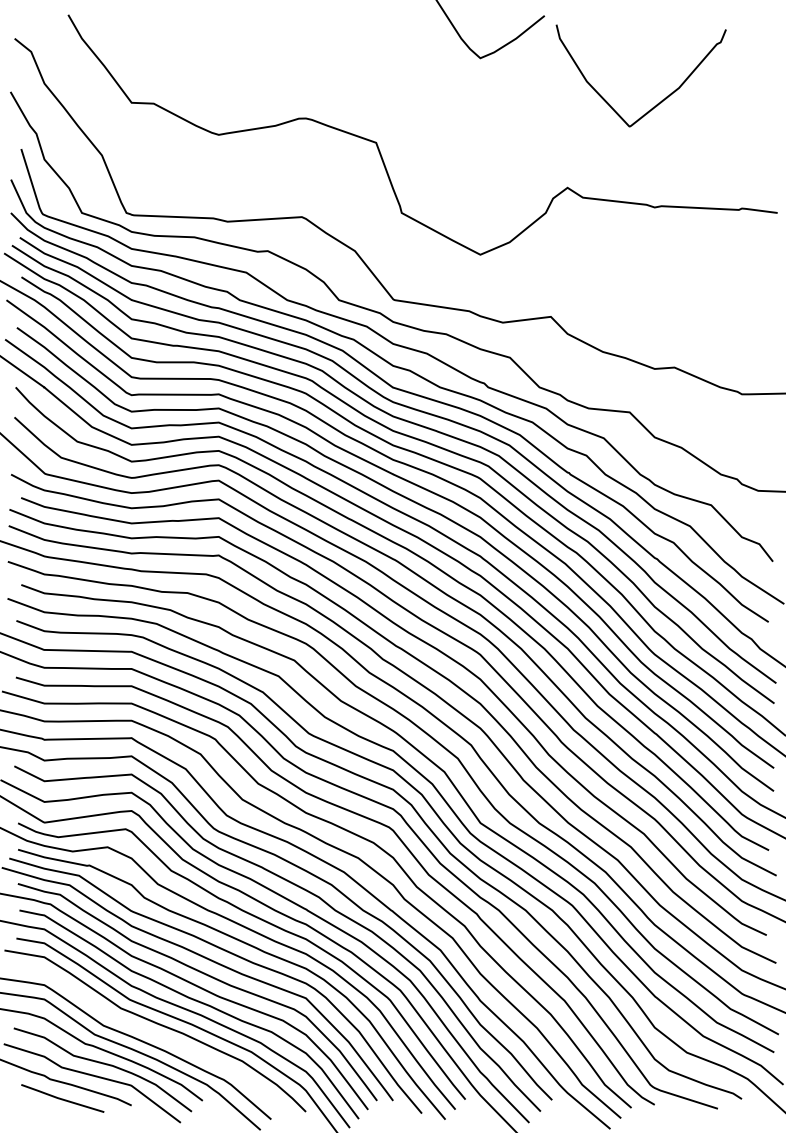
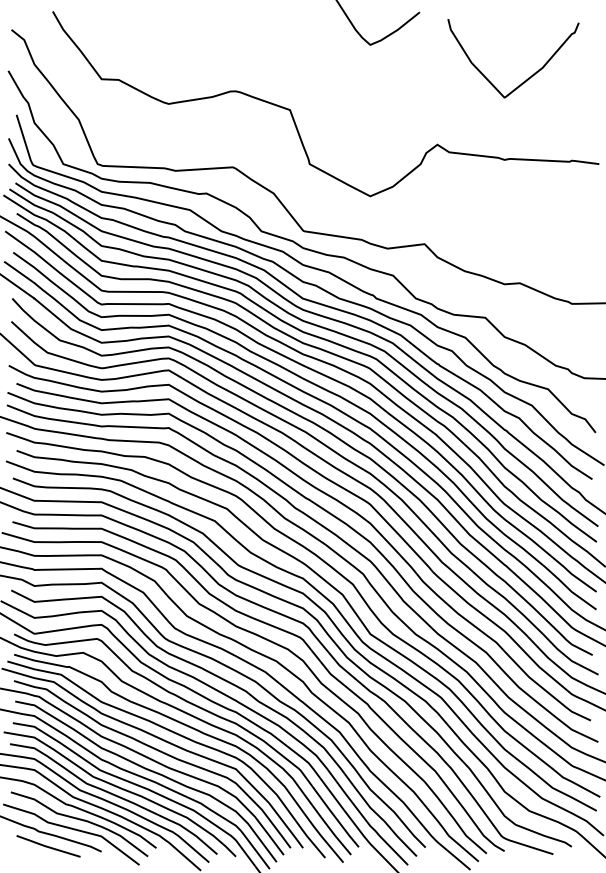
curve: (662, 99) -> (529, 76), moved
curve: (149, 1033) -> (115, 796), added

